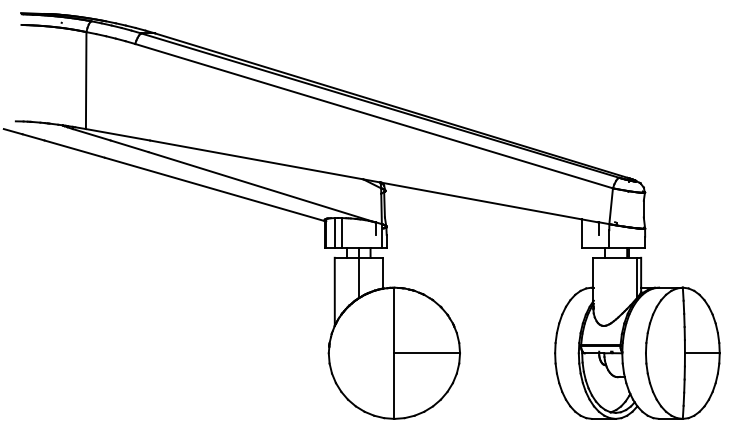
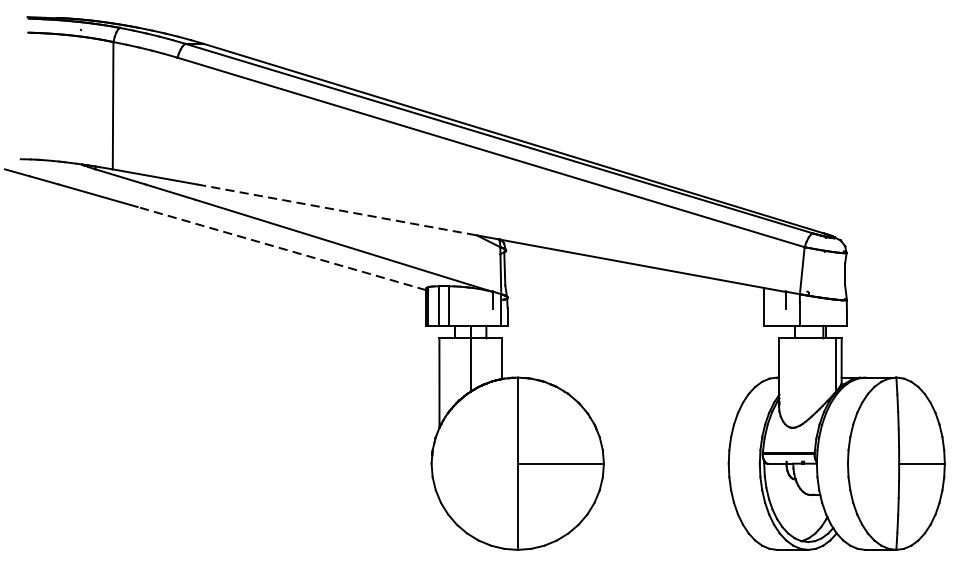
line: (257, 160) -> (337, 210), solid -> dashed
line: (214, 189) -> (281, 248), solid -> dashed

